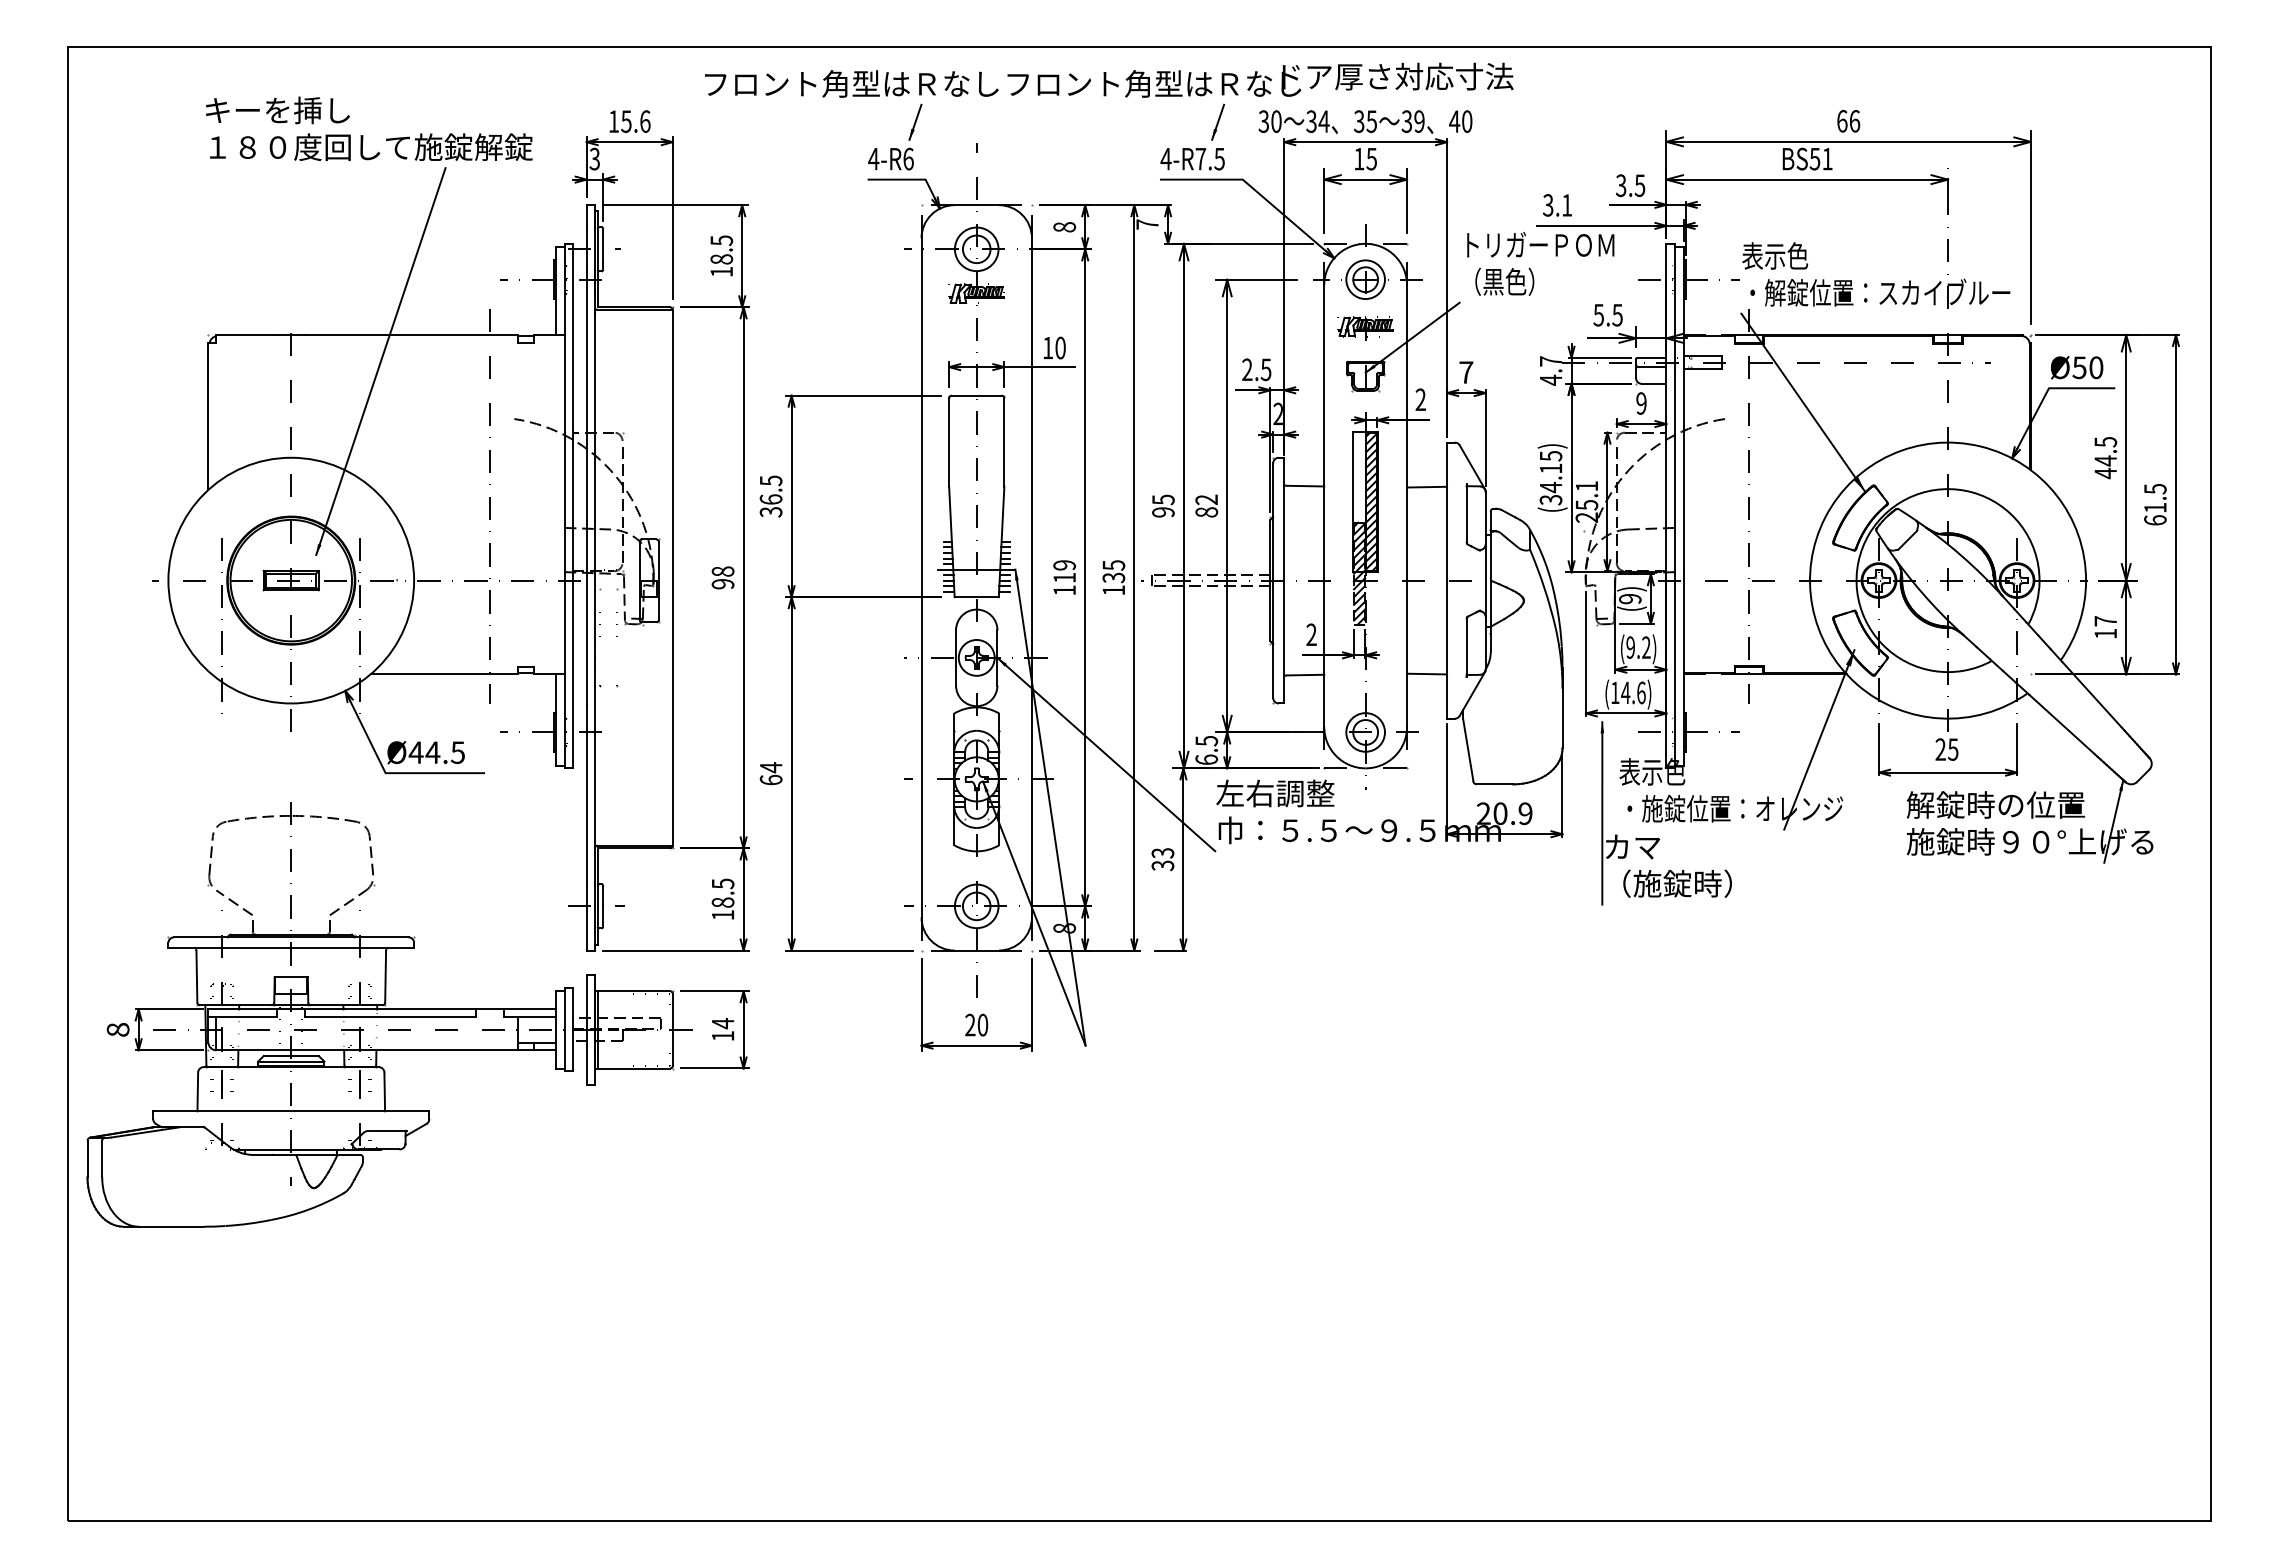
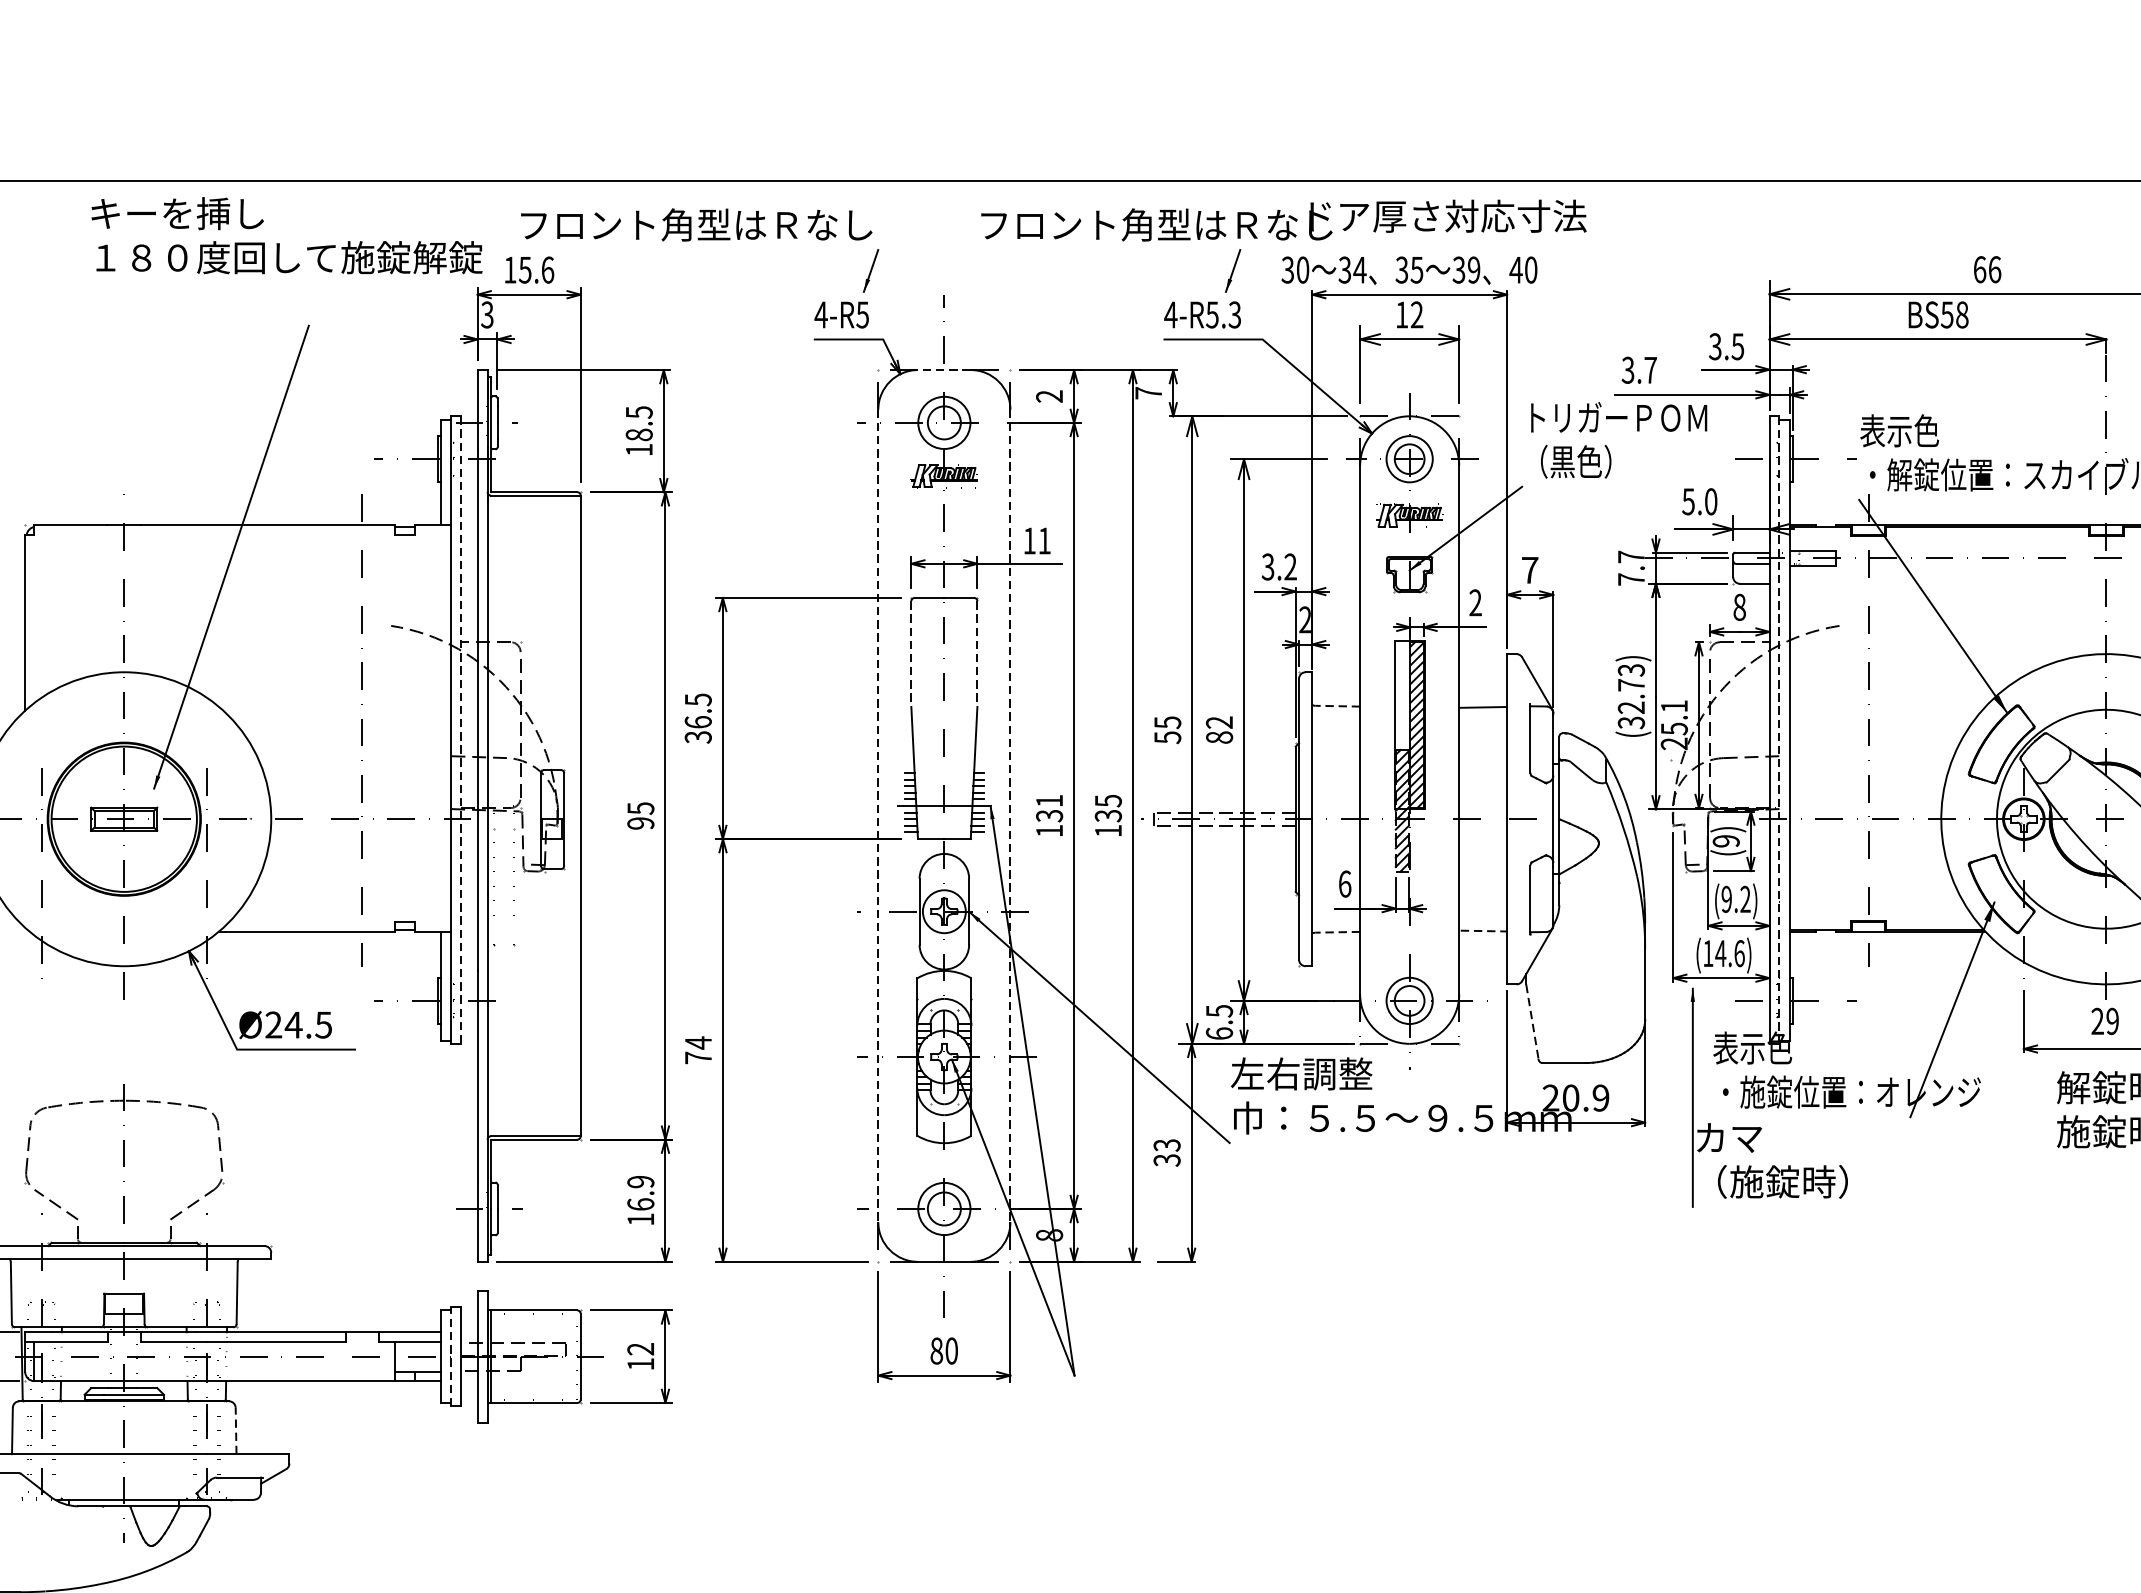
text: (851, 83) -> (696, 224), moved
text: (369, 128) -> (287, 235), moved
text: (908, 158) -> (862, 314), 4-R6 -> 4-R5
text: (1209, 158) -> (1222, 314), 4-R7.5 -> 4-R5.3
text: (1371, 158) -> (1416, 314), 15 -> 12
text: (1827, 158) -> (1962, 314), BS51 -> BS58
line: (976, 205) -> (944, 370), solid -> dashed
text: (1567, 205) -> (1651, 370), 3.1 -> 3.7
text: (1064, 227) -> (1049, 396), 8 -> 2
text: (1617, 314) -> (1710, 500), 5.5 -> 5.0
text: (1060, 347) -> (1044, 540), 10 -> 11
text: (1256, 369) -> (1279, 566), 2.5 -> 3.2
text: (1551, 379) -> (1632, 578), 4.7 -> 7.7
text: (1641, 403) -> (1739, 607), 9 -> 8
line: (949, 443) -> (911, 655), solid -> dashed
line: (1004, 443) -> (977, 655), solid -> dashed
text: (1550, 472) -> (1630, 689), (34.15) -> (32.73)
line: (1305, 486) -> (1337, 706), solid -> dashed
line: (1674, 505) -> (1779, 729), solid -> dashed
line: (572, 506) -> (460, 730), solid -> dashed
text: (1163, 512) -> (1167, 737), 95 -> 55
text: (722, 571) -> (640, 808), 98 -> 95
text: (1064, 571) -> (1049, 808), 119 -> 131
line: (921, 577) -> (878, 815), solid -> dashed
line: (1031, 577) -> (1009, 815), solid -> dashed
text: (1311, 634) -> (1344, 883), 2 -> 6
line: (1428, 674) -> (1484, 931), solid -> dashed
line: (1305, 675) -> (1337, 932), solid -> dashed
text: (1953, 749) -> (2112, 1021), 25 -> 29
line: (1468, 750) -> (1532, 1022), solid -> dashed
text: (415, 752) -> (272, 1024), Ø44.5 -> Ø24.5
text: (770, 779) -> (697, 1057), 64 -> 74
text: (722, 892) -> (640, 1192), 18.5 -> 16.9
text: (722, 1023) -> (640, 1349), 14 -> 12
text: (970, 1024) -> (936, 1350), 20 -> 80
line: (564, 1029) -> (451, 1356), solid -> dashed
line: (384, 1091) -> (235, 1430), solid -> dashed

